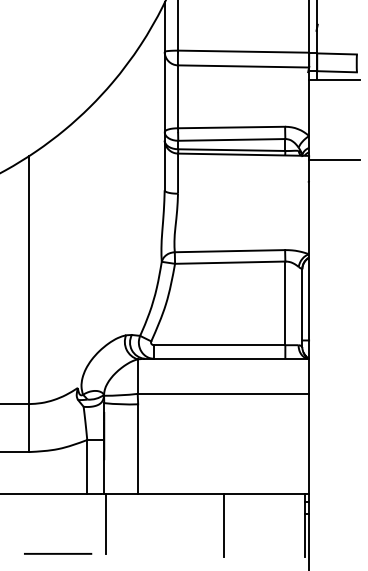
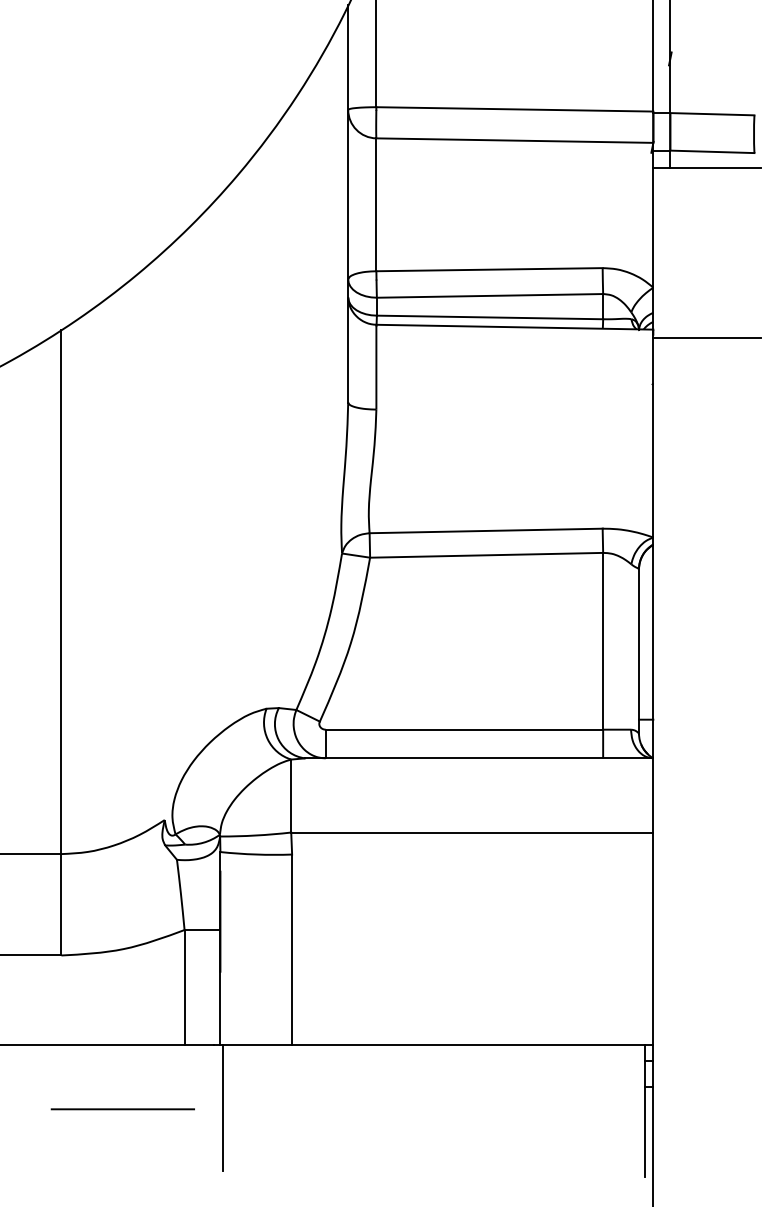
line: (224, 525) -> (474, 1110), removed
line: (58, 553) -> (123, 1108), moved

